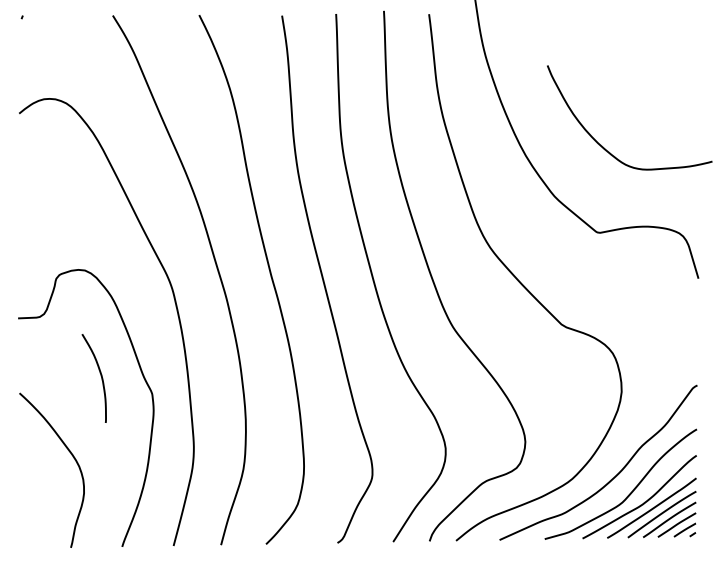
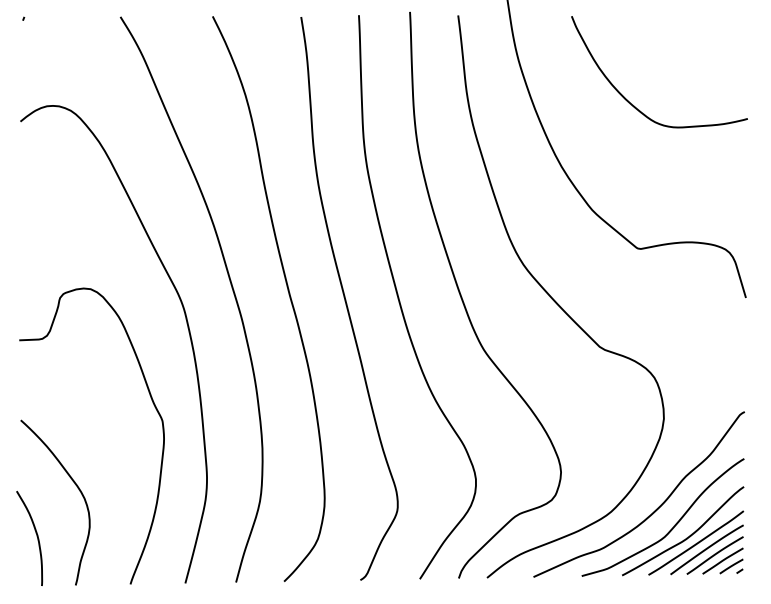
curve: (605, 148) -> (633, 104), moved
curve: (100, 376) -> (36, 536), moved

